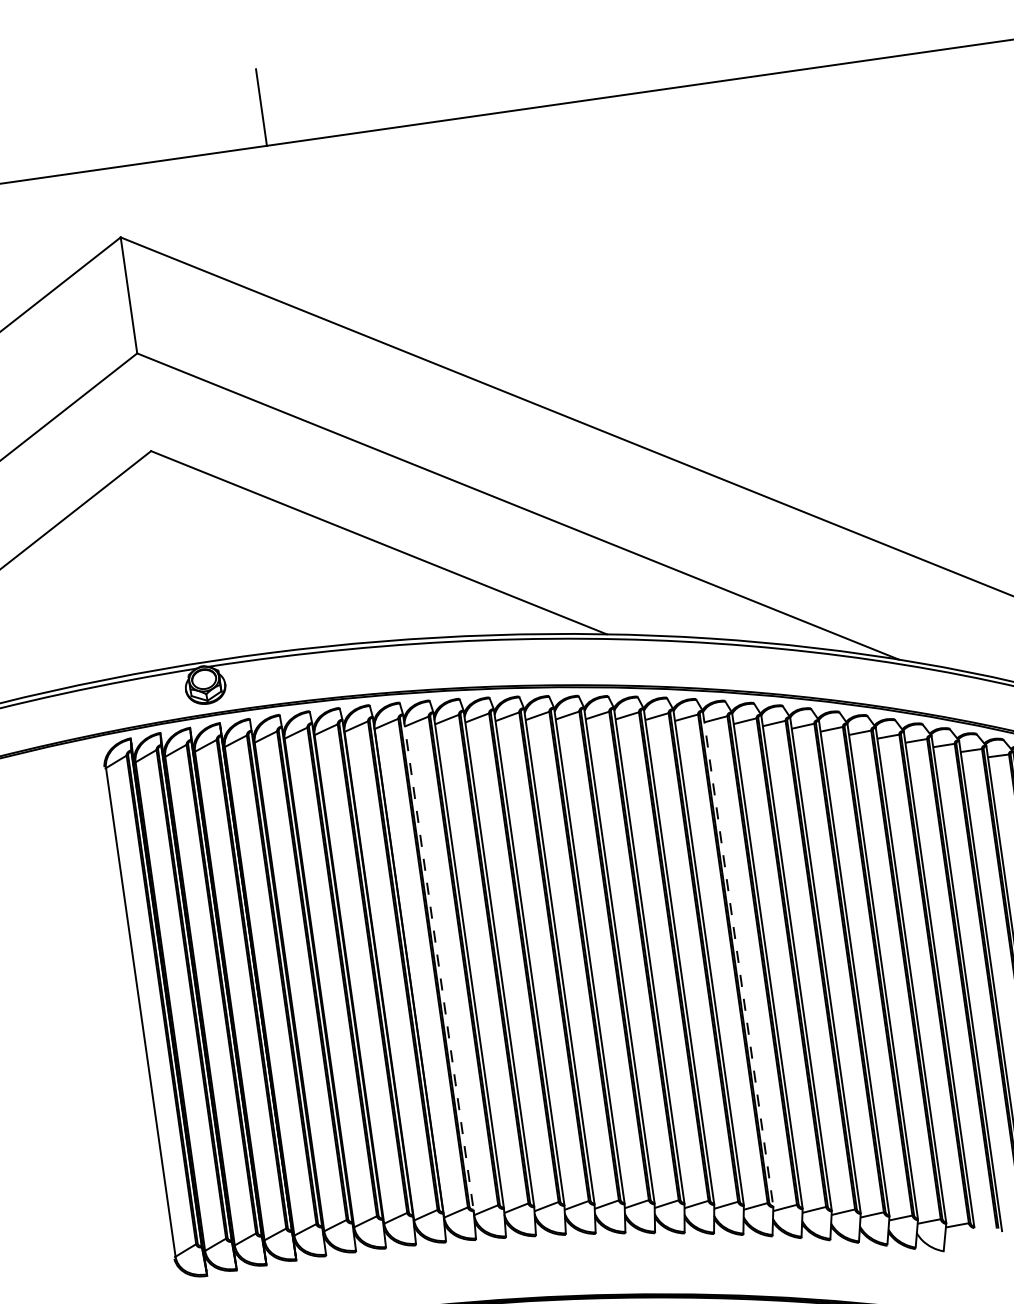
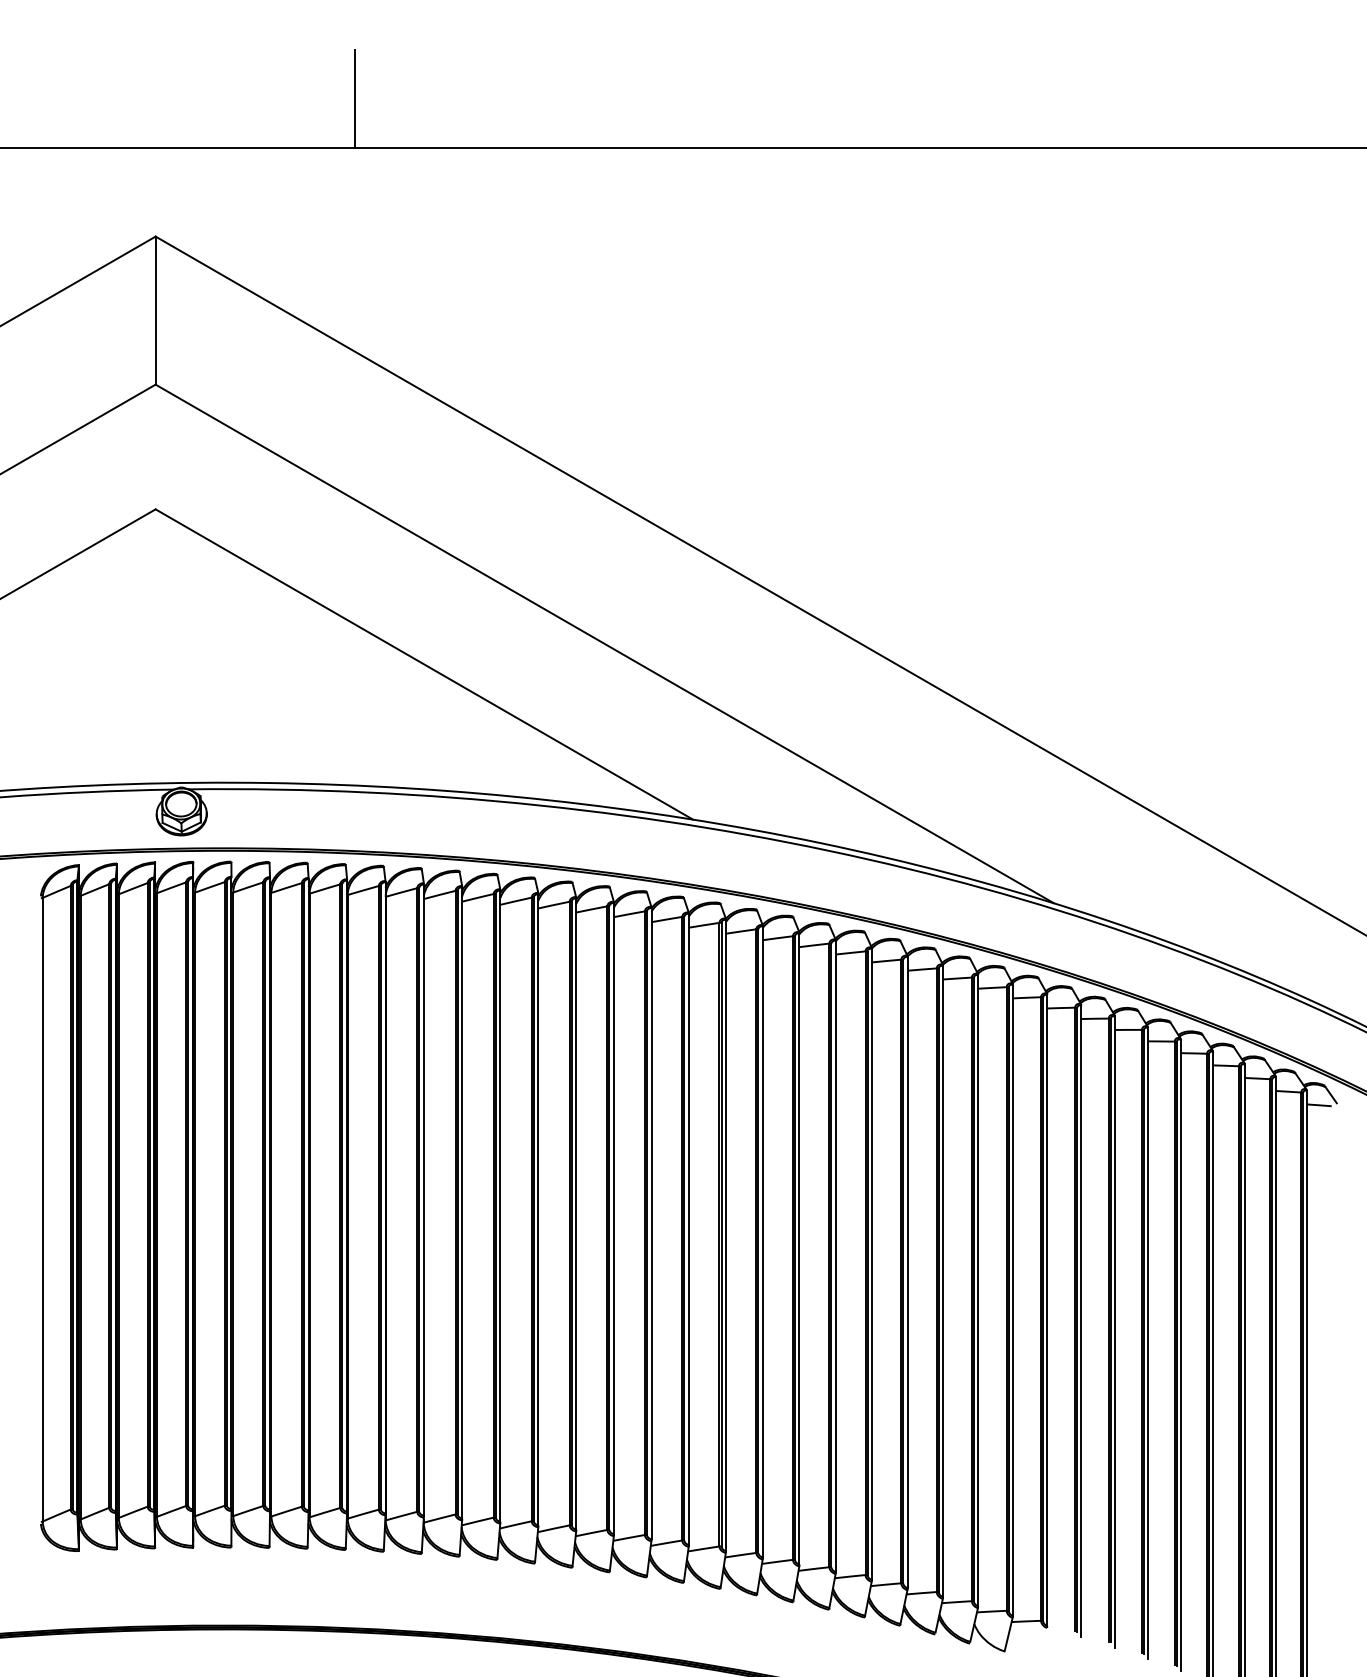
line: (738, 958) -> (799, 1248), dashed -> solid
line: (438, 962) -> (423, 1200), dashed -> solid

